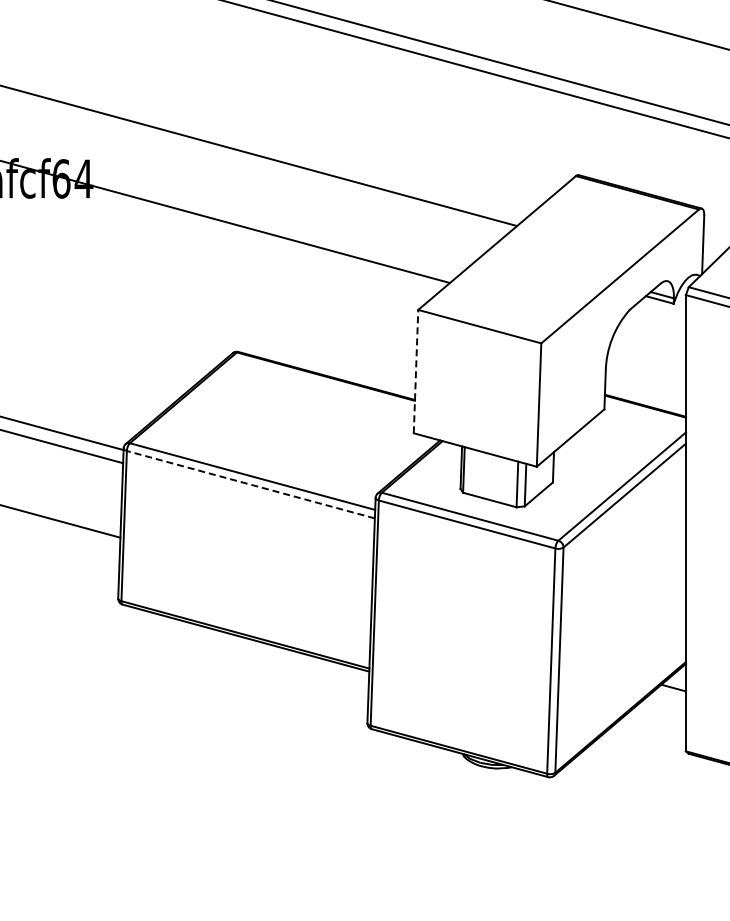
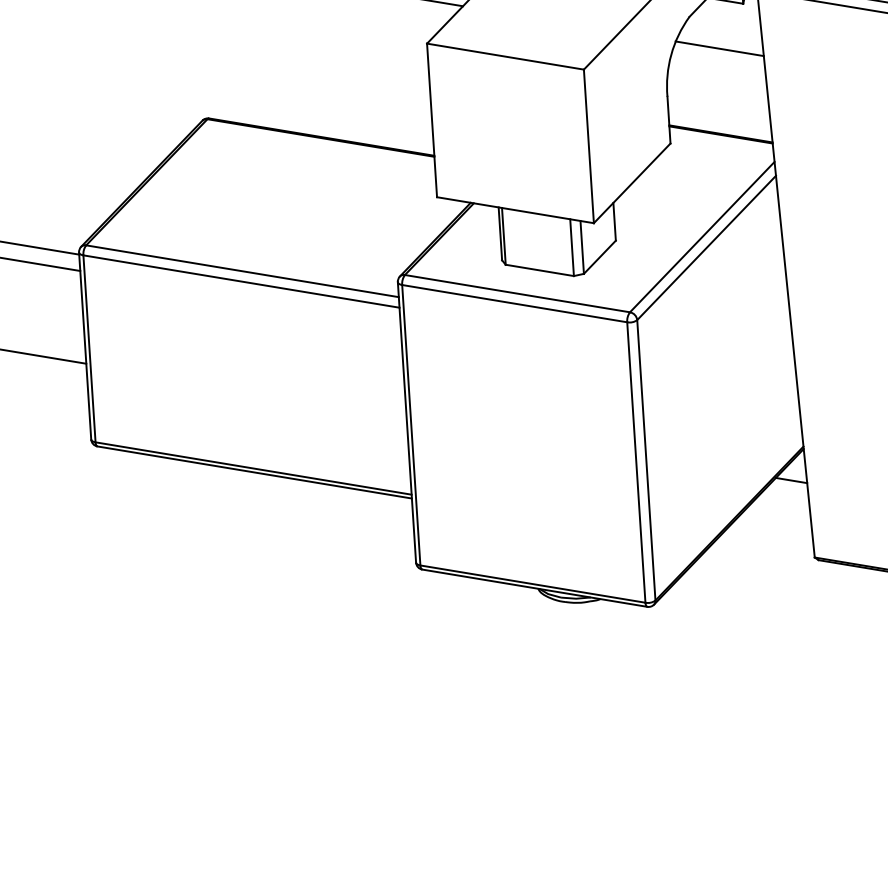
line: (650, 337) -> (718, 48), added
line: (416, 371) -> (432, 120), dashed -> solid
line: (250, 484) -> (240, 281), dashed -> solid

